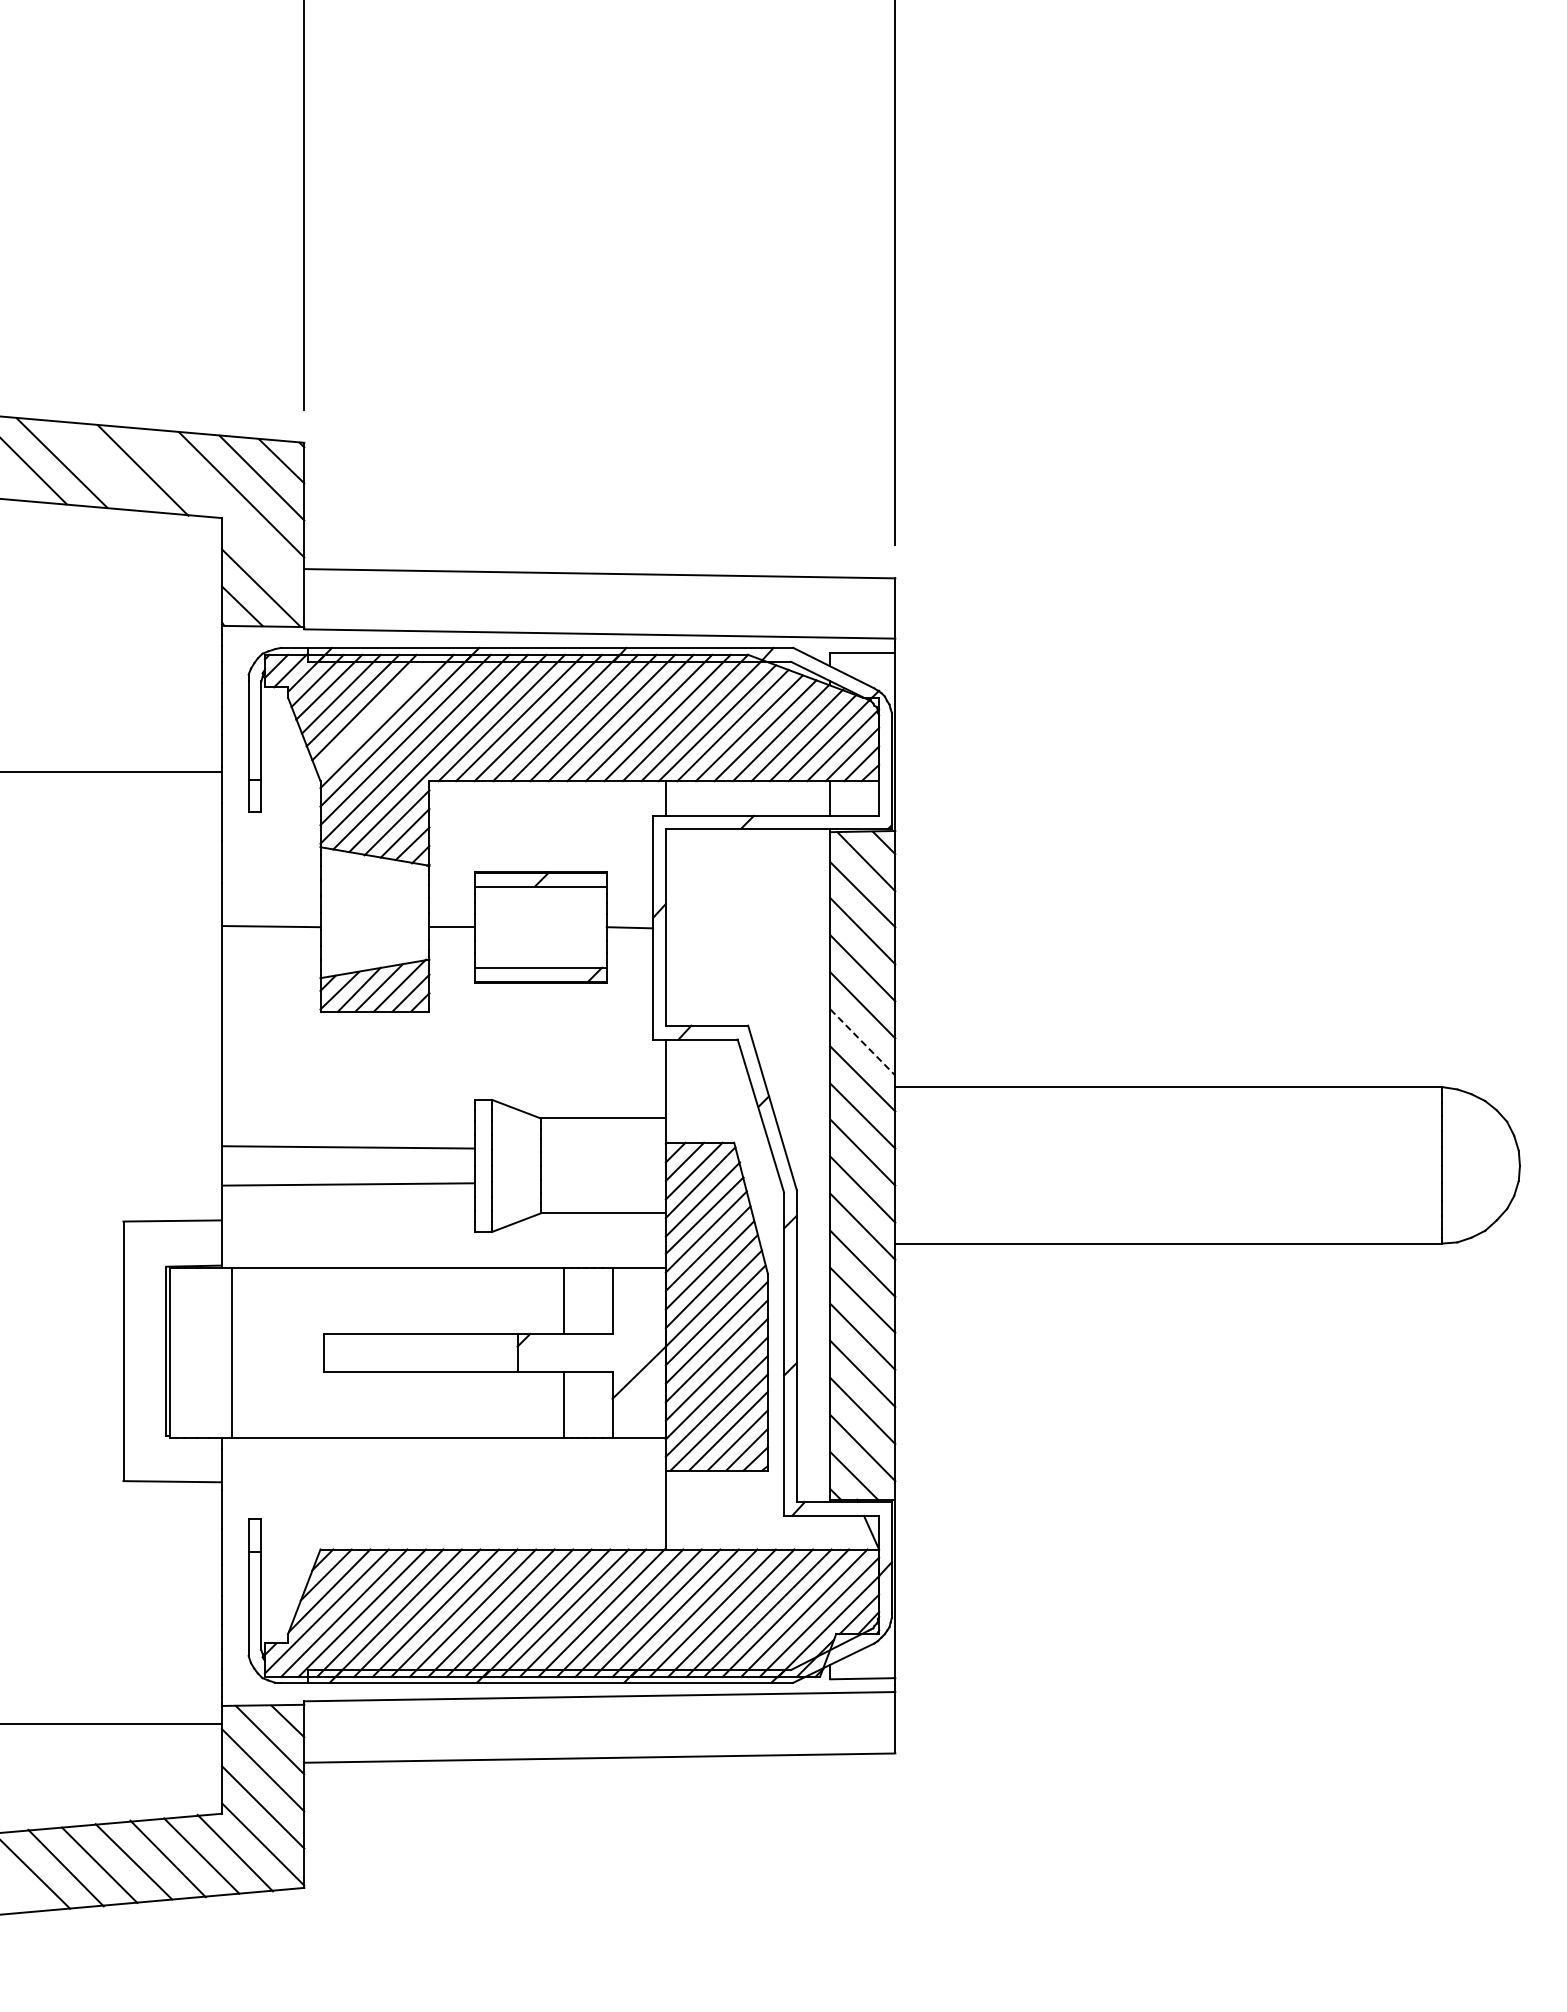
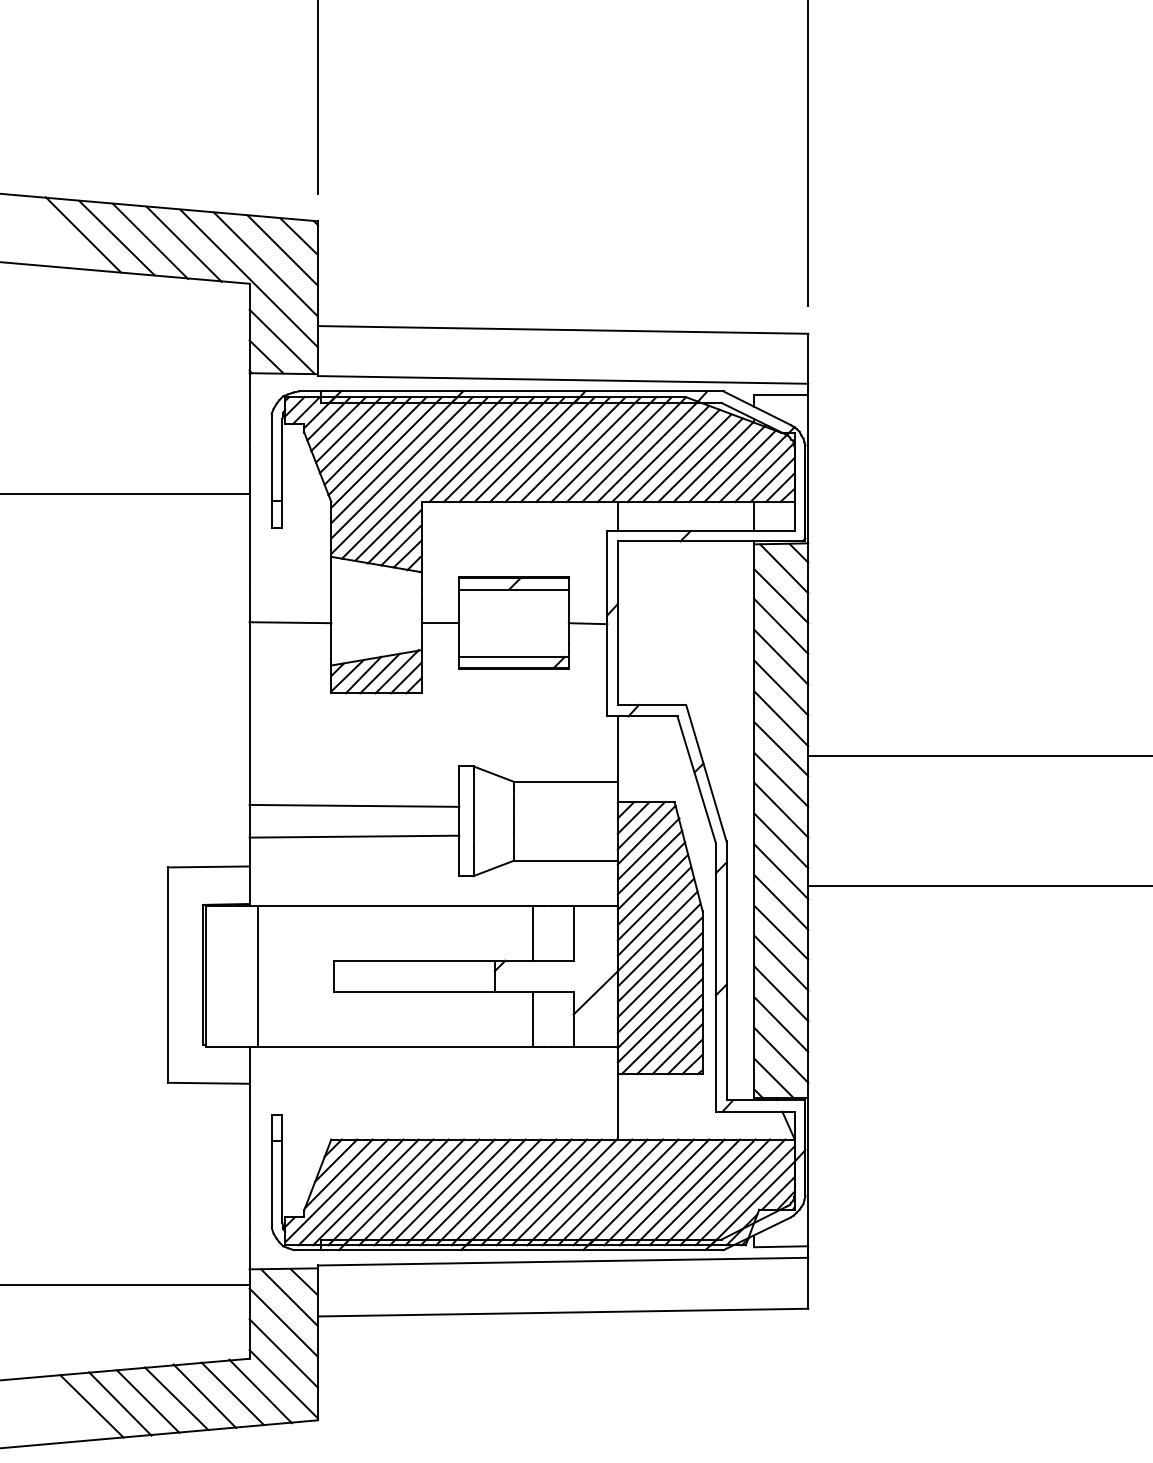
line: (102, 466) -> (150, 240), added
line: (221, 511) -> (249, 278), added
line: (376, 713) -> (377, 445), added
line: (863, 1042) -> (781, 718), dashed -> solid

